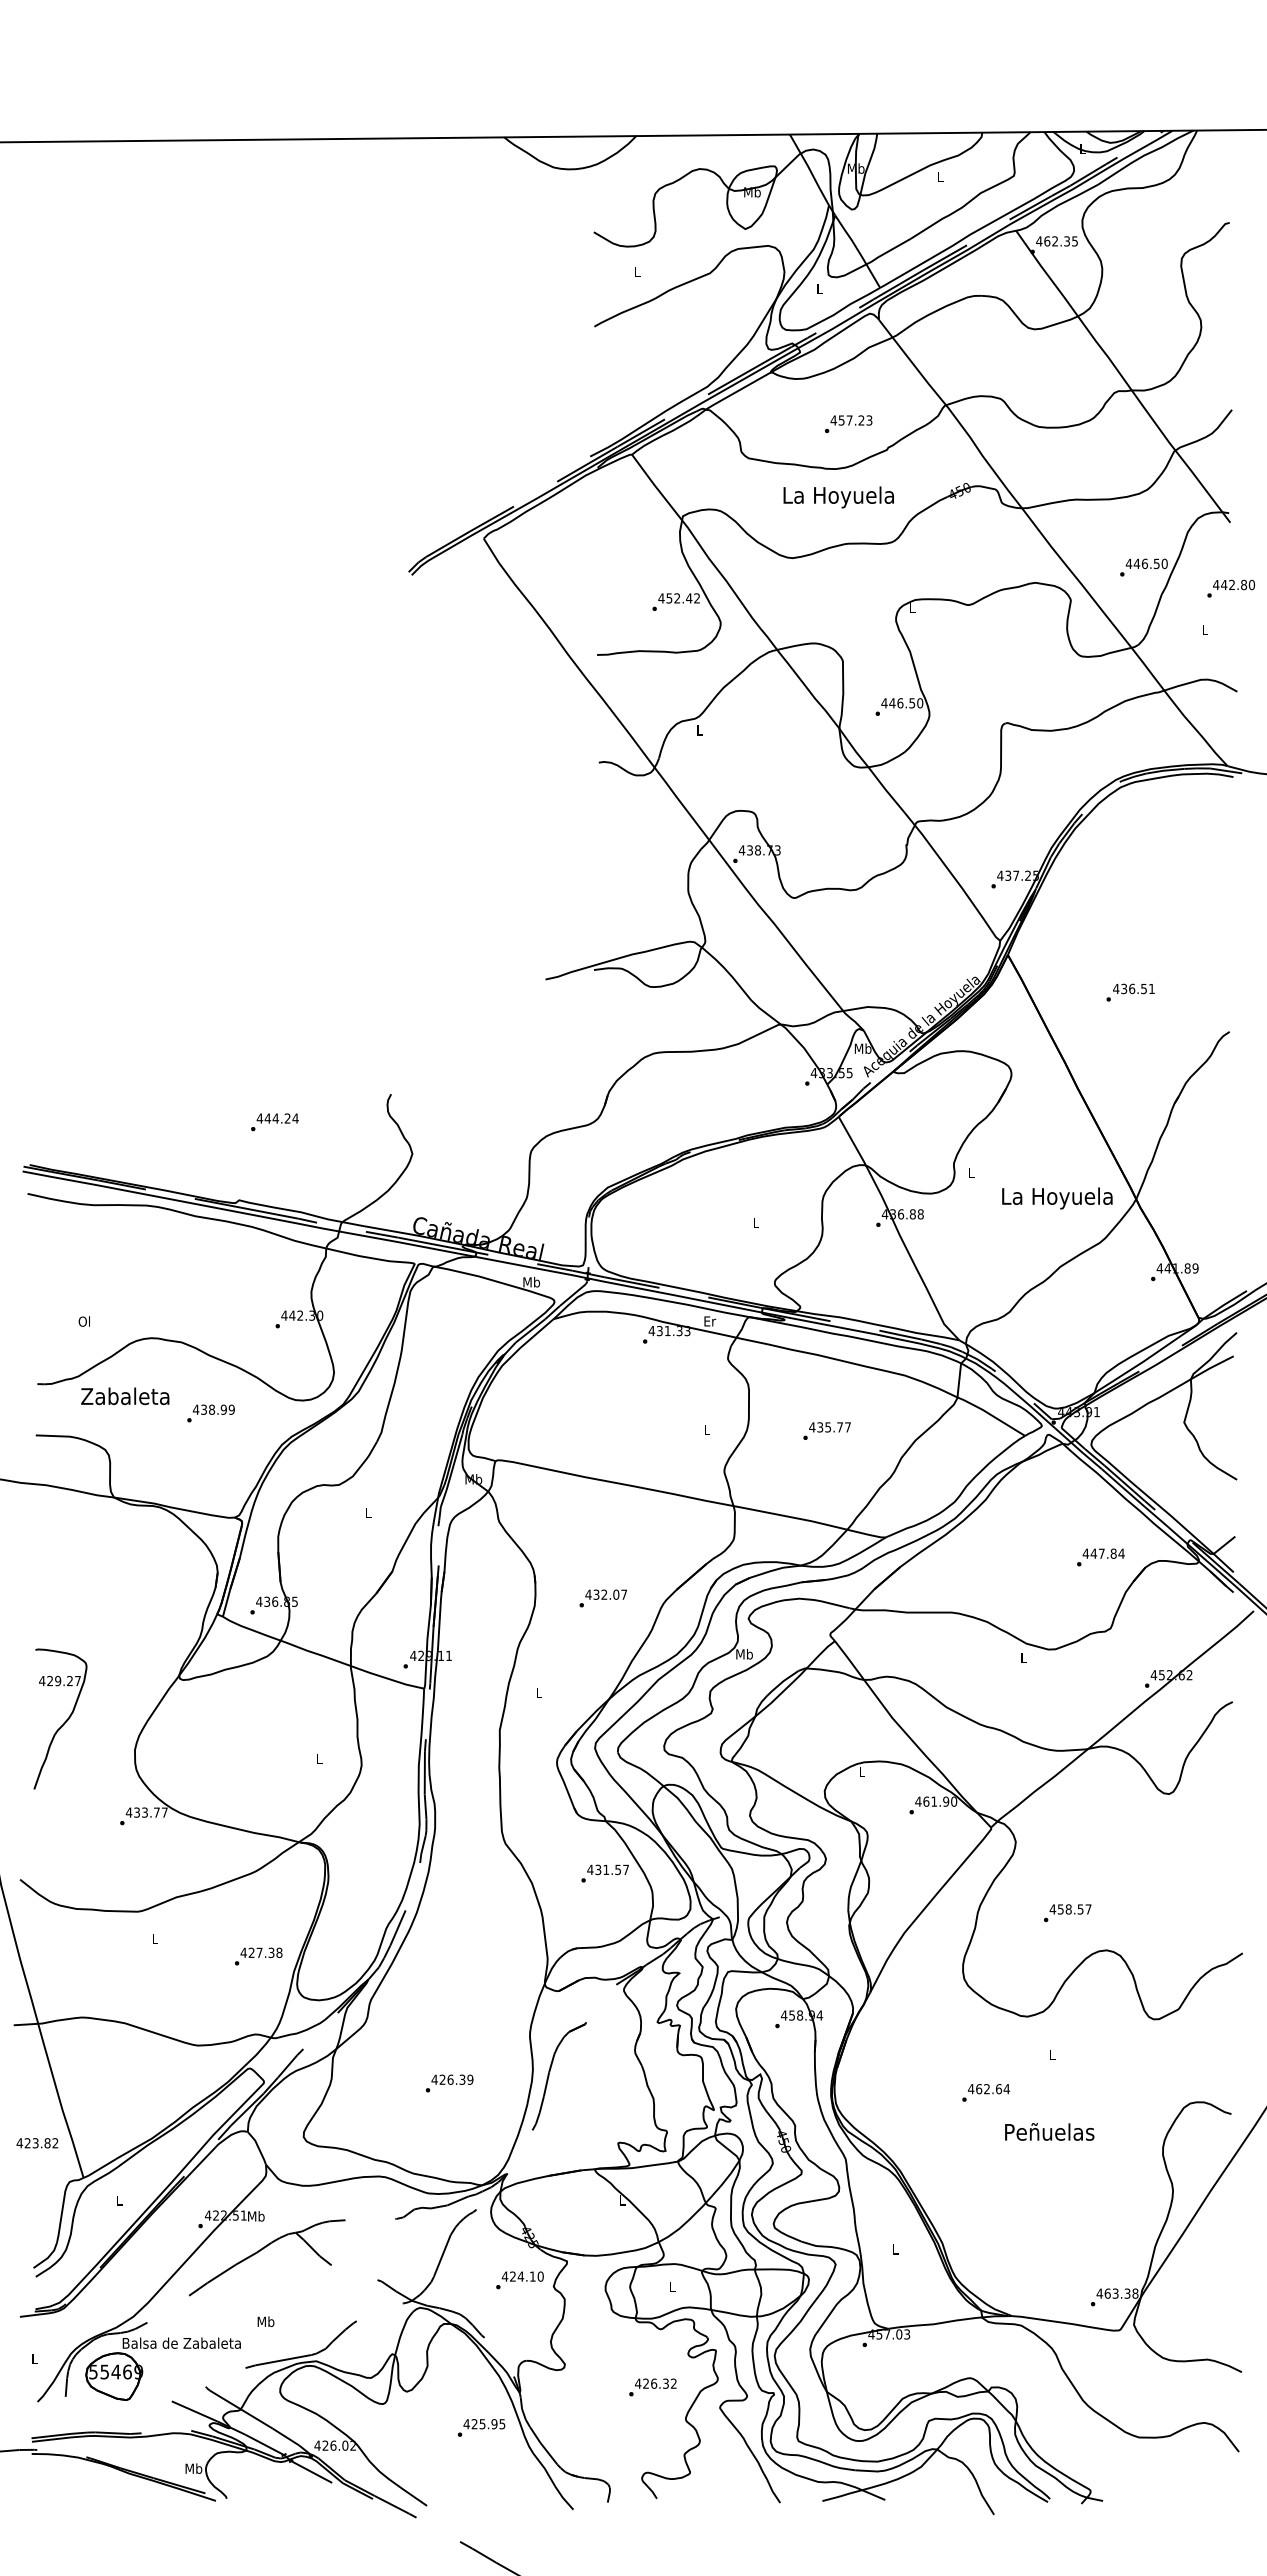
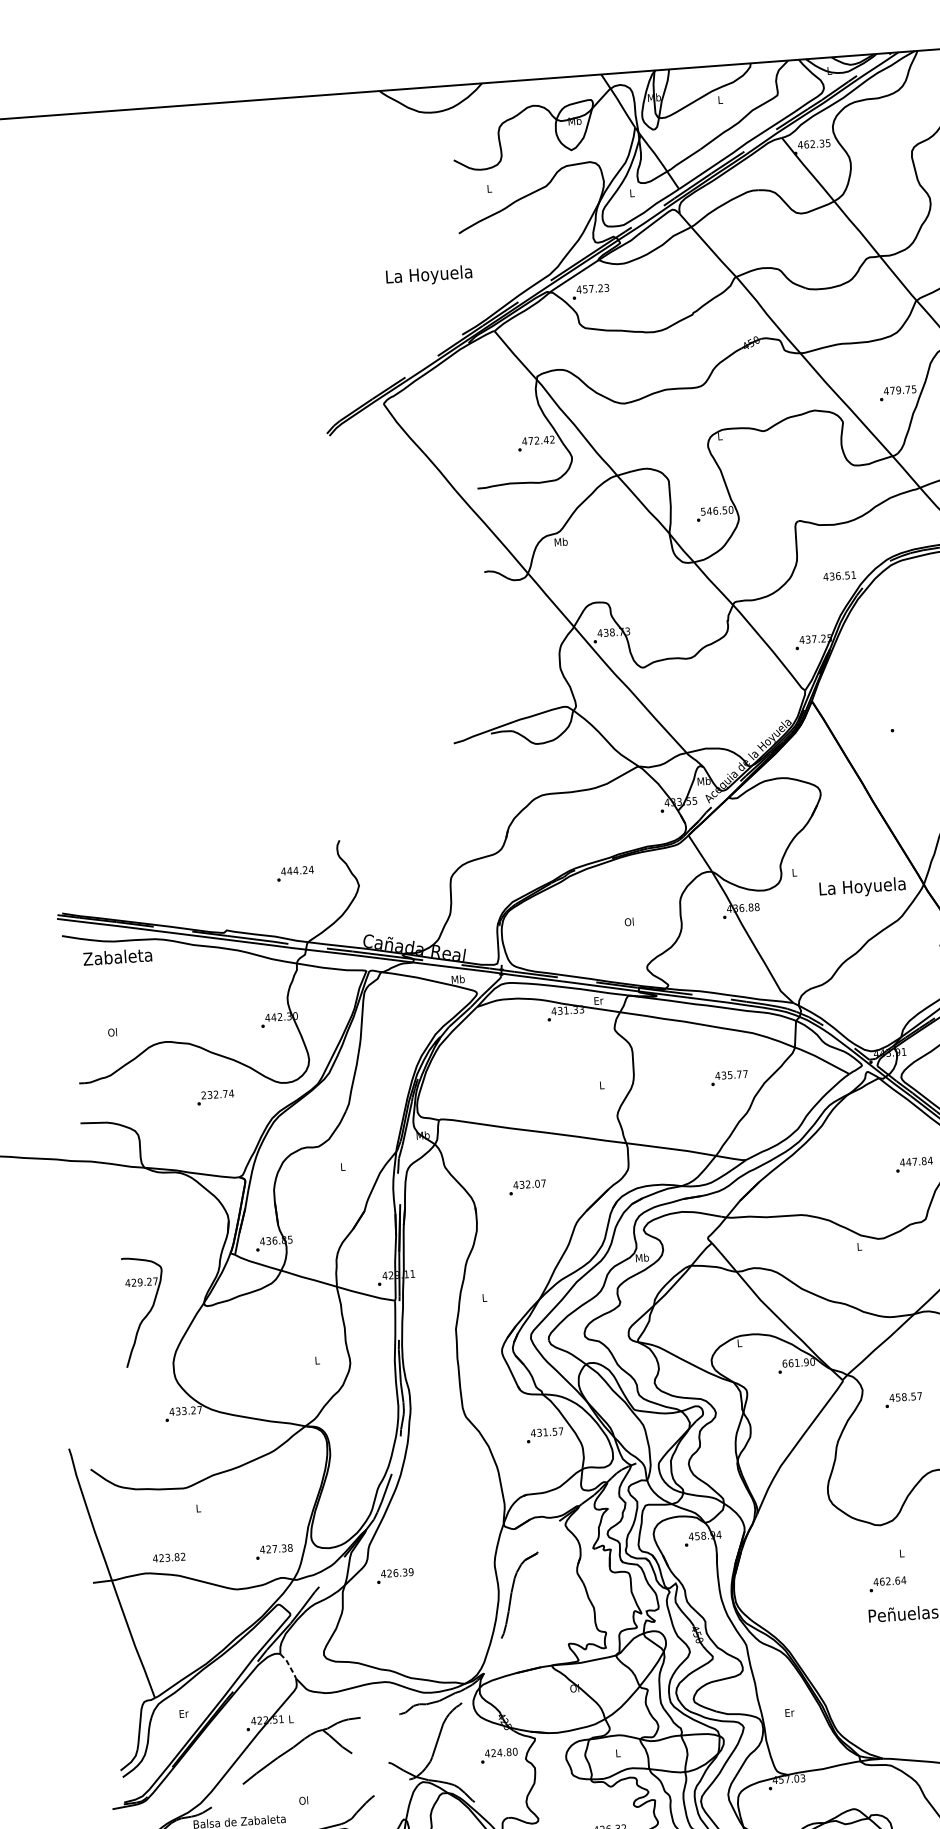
text: (848, 424) -> (590, 292), moved
text: (838, 497) -> (428, 276), moved
text: (1150, 563) -> (903, 389), 446.50 -> 479.75
text: (669, 598) -> (530, 441), 452.42 -> 472.42
text: (884, 703) -> (703, 511), 446.50 -> 546.50
text: (699, 730) -> (560, 542), L -> Mb
text: (1133, 988) -> (839, 575), moved
text: (274, 1122) -> (295, 873), moved
text: (755, 1222) -> (629, 921), L -> Ol
text: (125, 1396) -> (117, 957), moved
text: (213, 1409) -> (217, 1094), 438.99 -> 232.74
text: (826, 1430) -> (728, 1077), moved
text: (602, 1598) -> (526, 1187), moved
part: (60, 1718) -> (143, 1311), moved
text: (918, 1801) -> (784, 1363), 461.90 -> 661.90
text: (156, 1812) -> (193, 1410), 433.77 -> 433.27
text: (1067, 1912) -> (903, 1399), moved
text: (258, 1956) -> (274, 1551), moved
text: (449, 2083) -> (395, 1576), moved
text: (986, 2092) -> (888, 1583), moved
text: (37, 2143) -> (169, 1557), moved
line: (258, 2147) -> (289, 1665), solid -> dashed
text: (119, 2200) -> (184, 1713), L -> Er
text: (621, 2200) -> (574, 1688), L -> Ol
text: (256, 2216) -> (291, 1719), Mb -> L
text: (895, 2249) -> (789, 1712), L -> Er
text: (532, 2276) -> (508, 1752), 424.10 -> 424.80
text: (265, 2321) -> (303, 1800), Mb -> Ol

